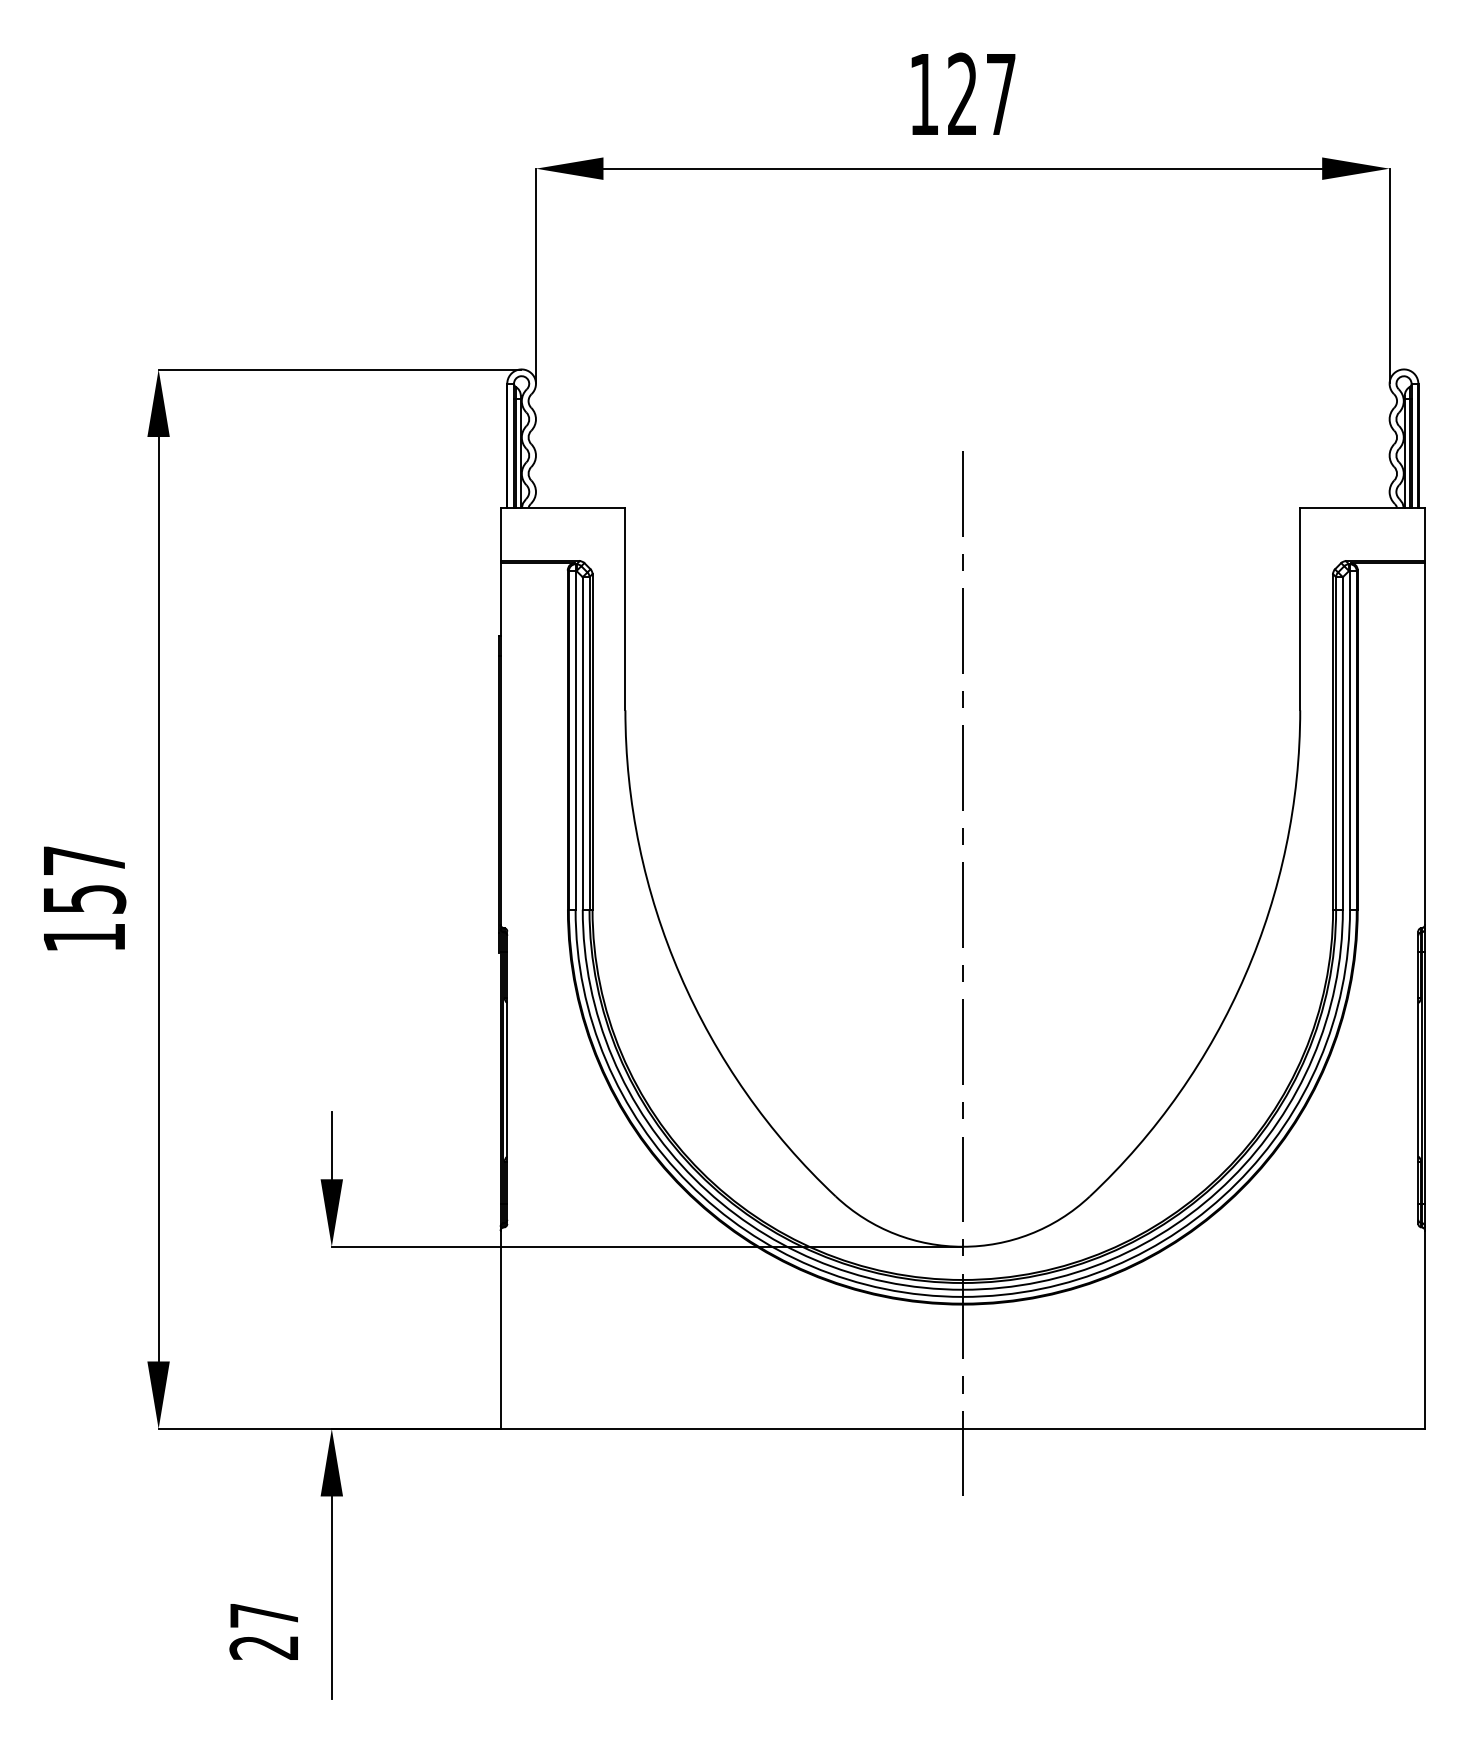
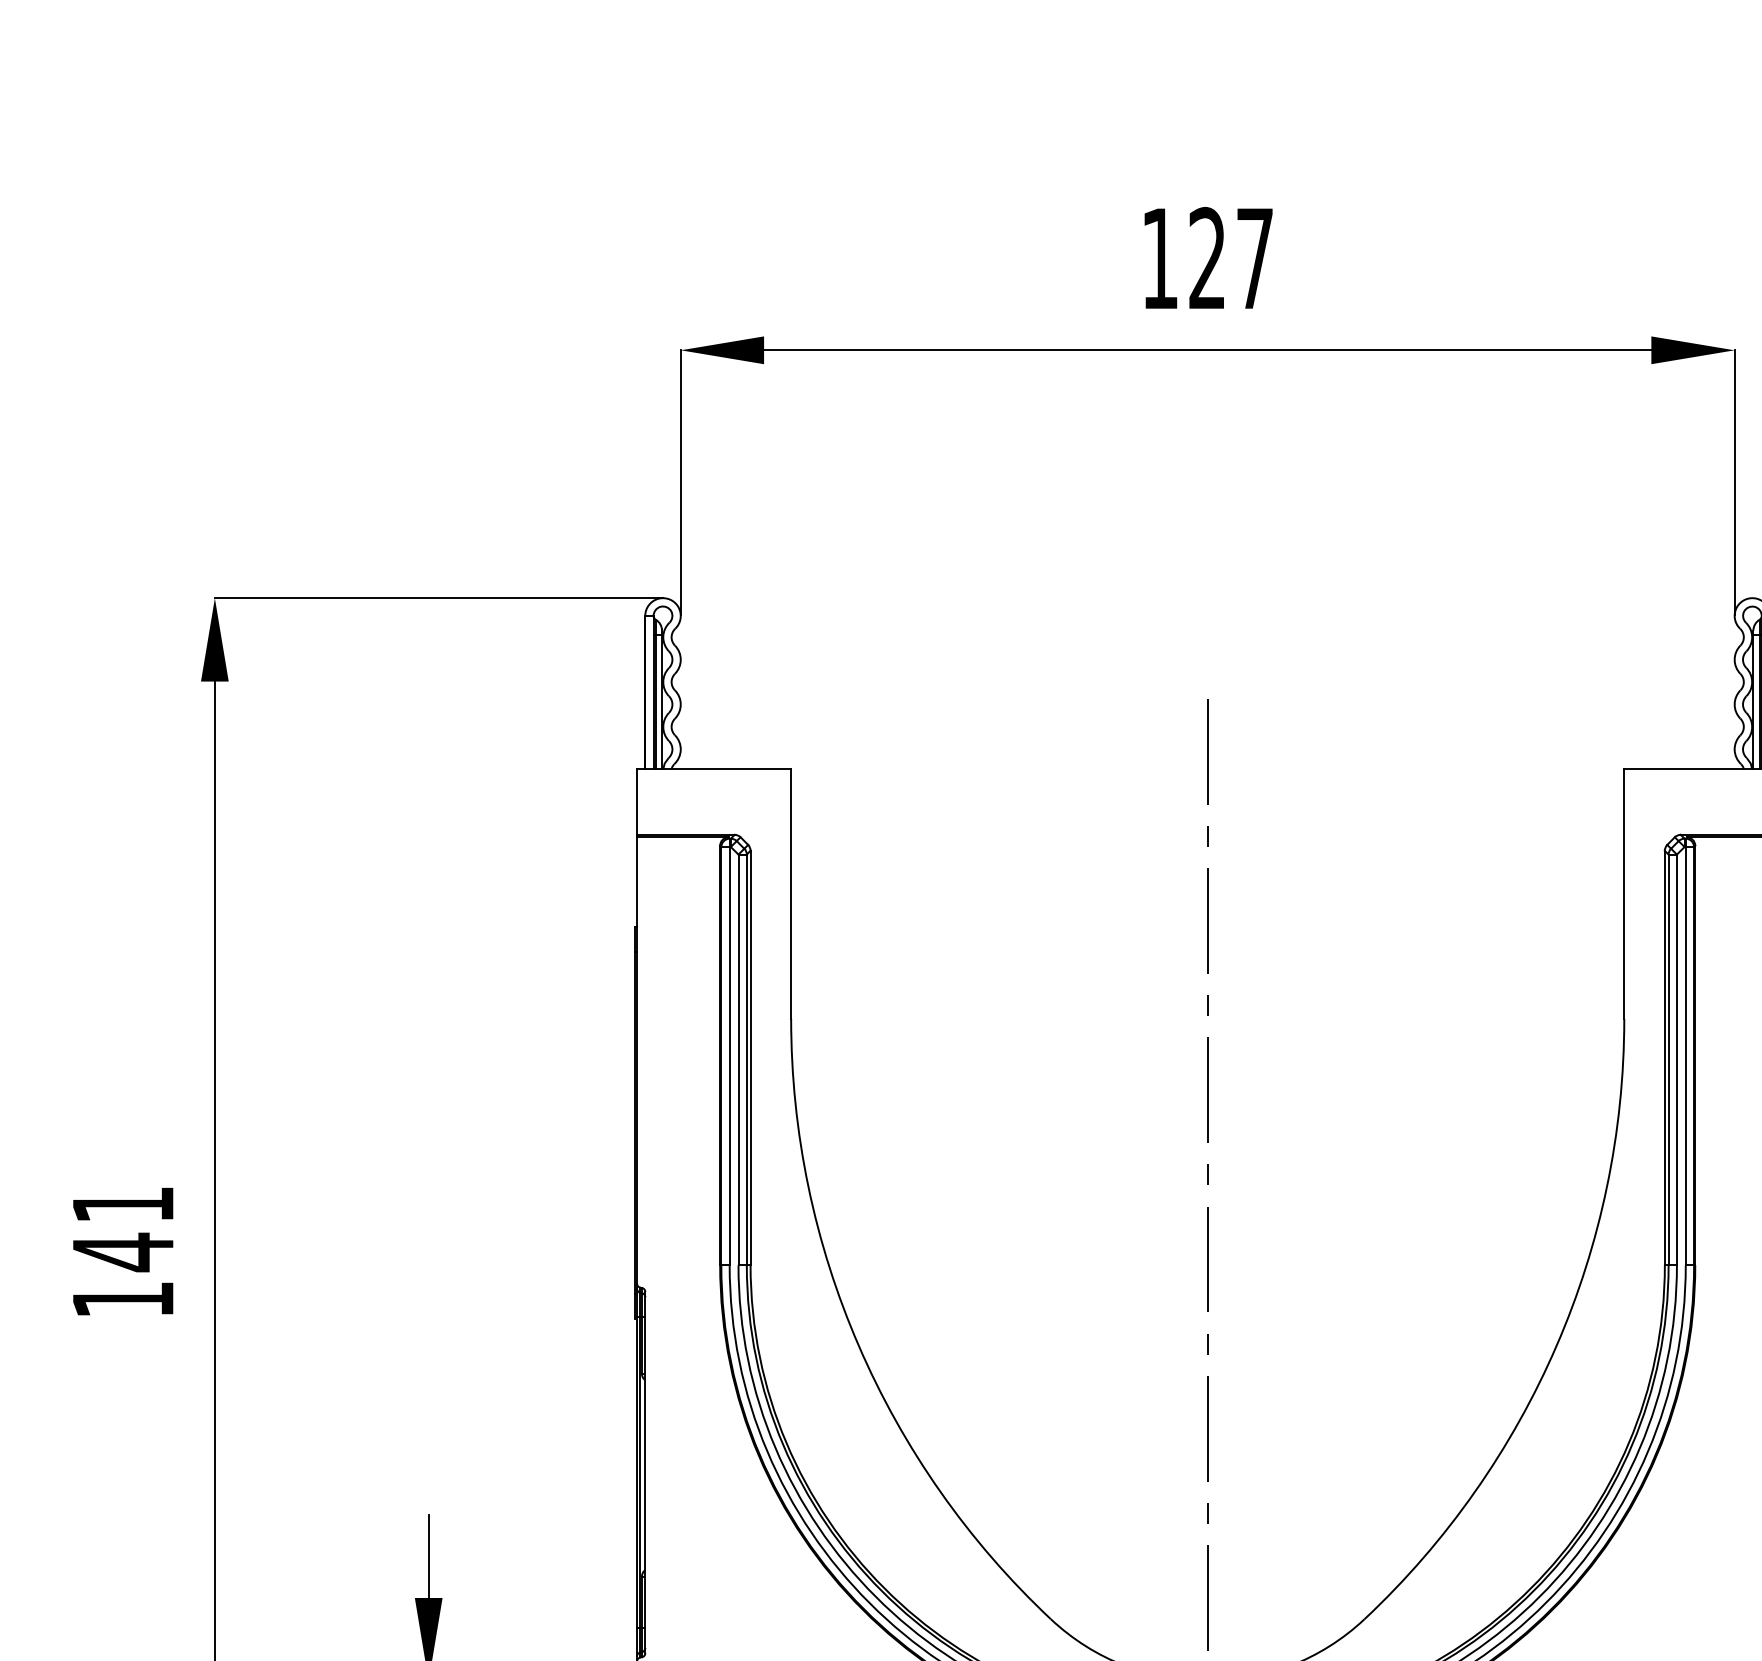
text: (85, 880) -> (124, 1229), 157 -> 141

